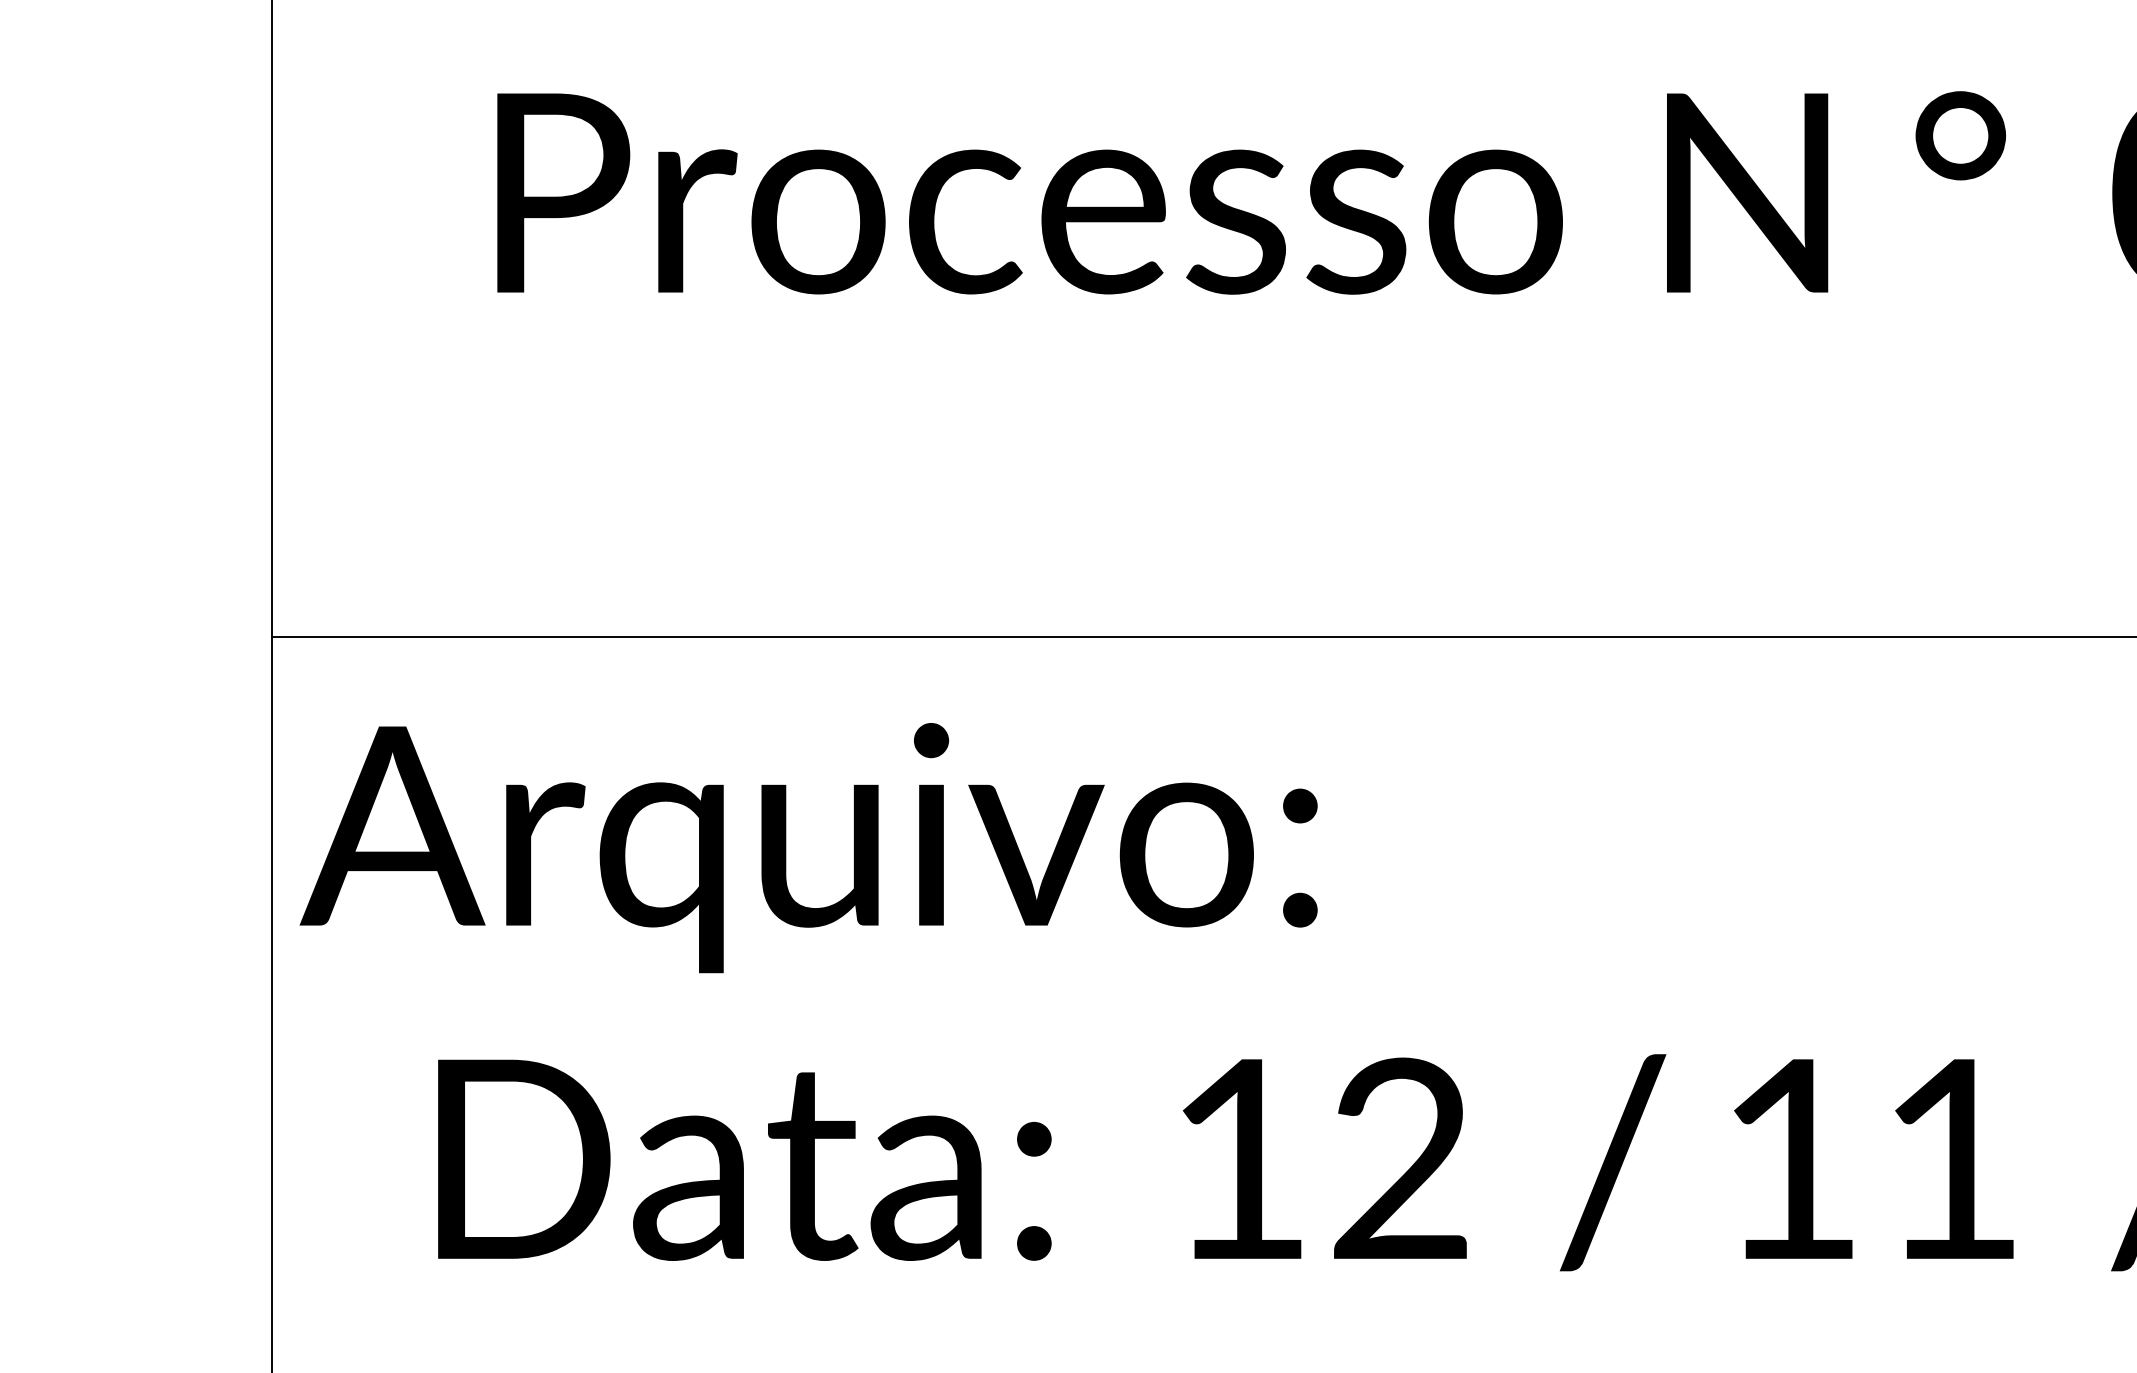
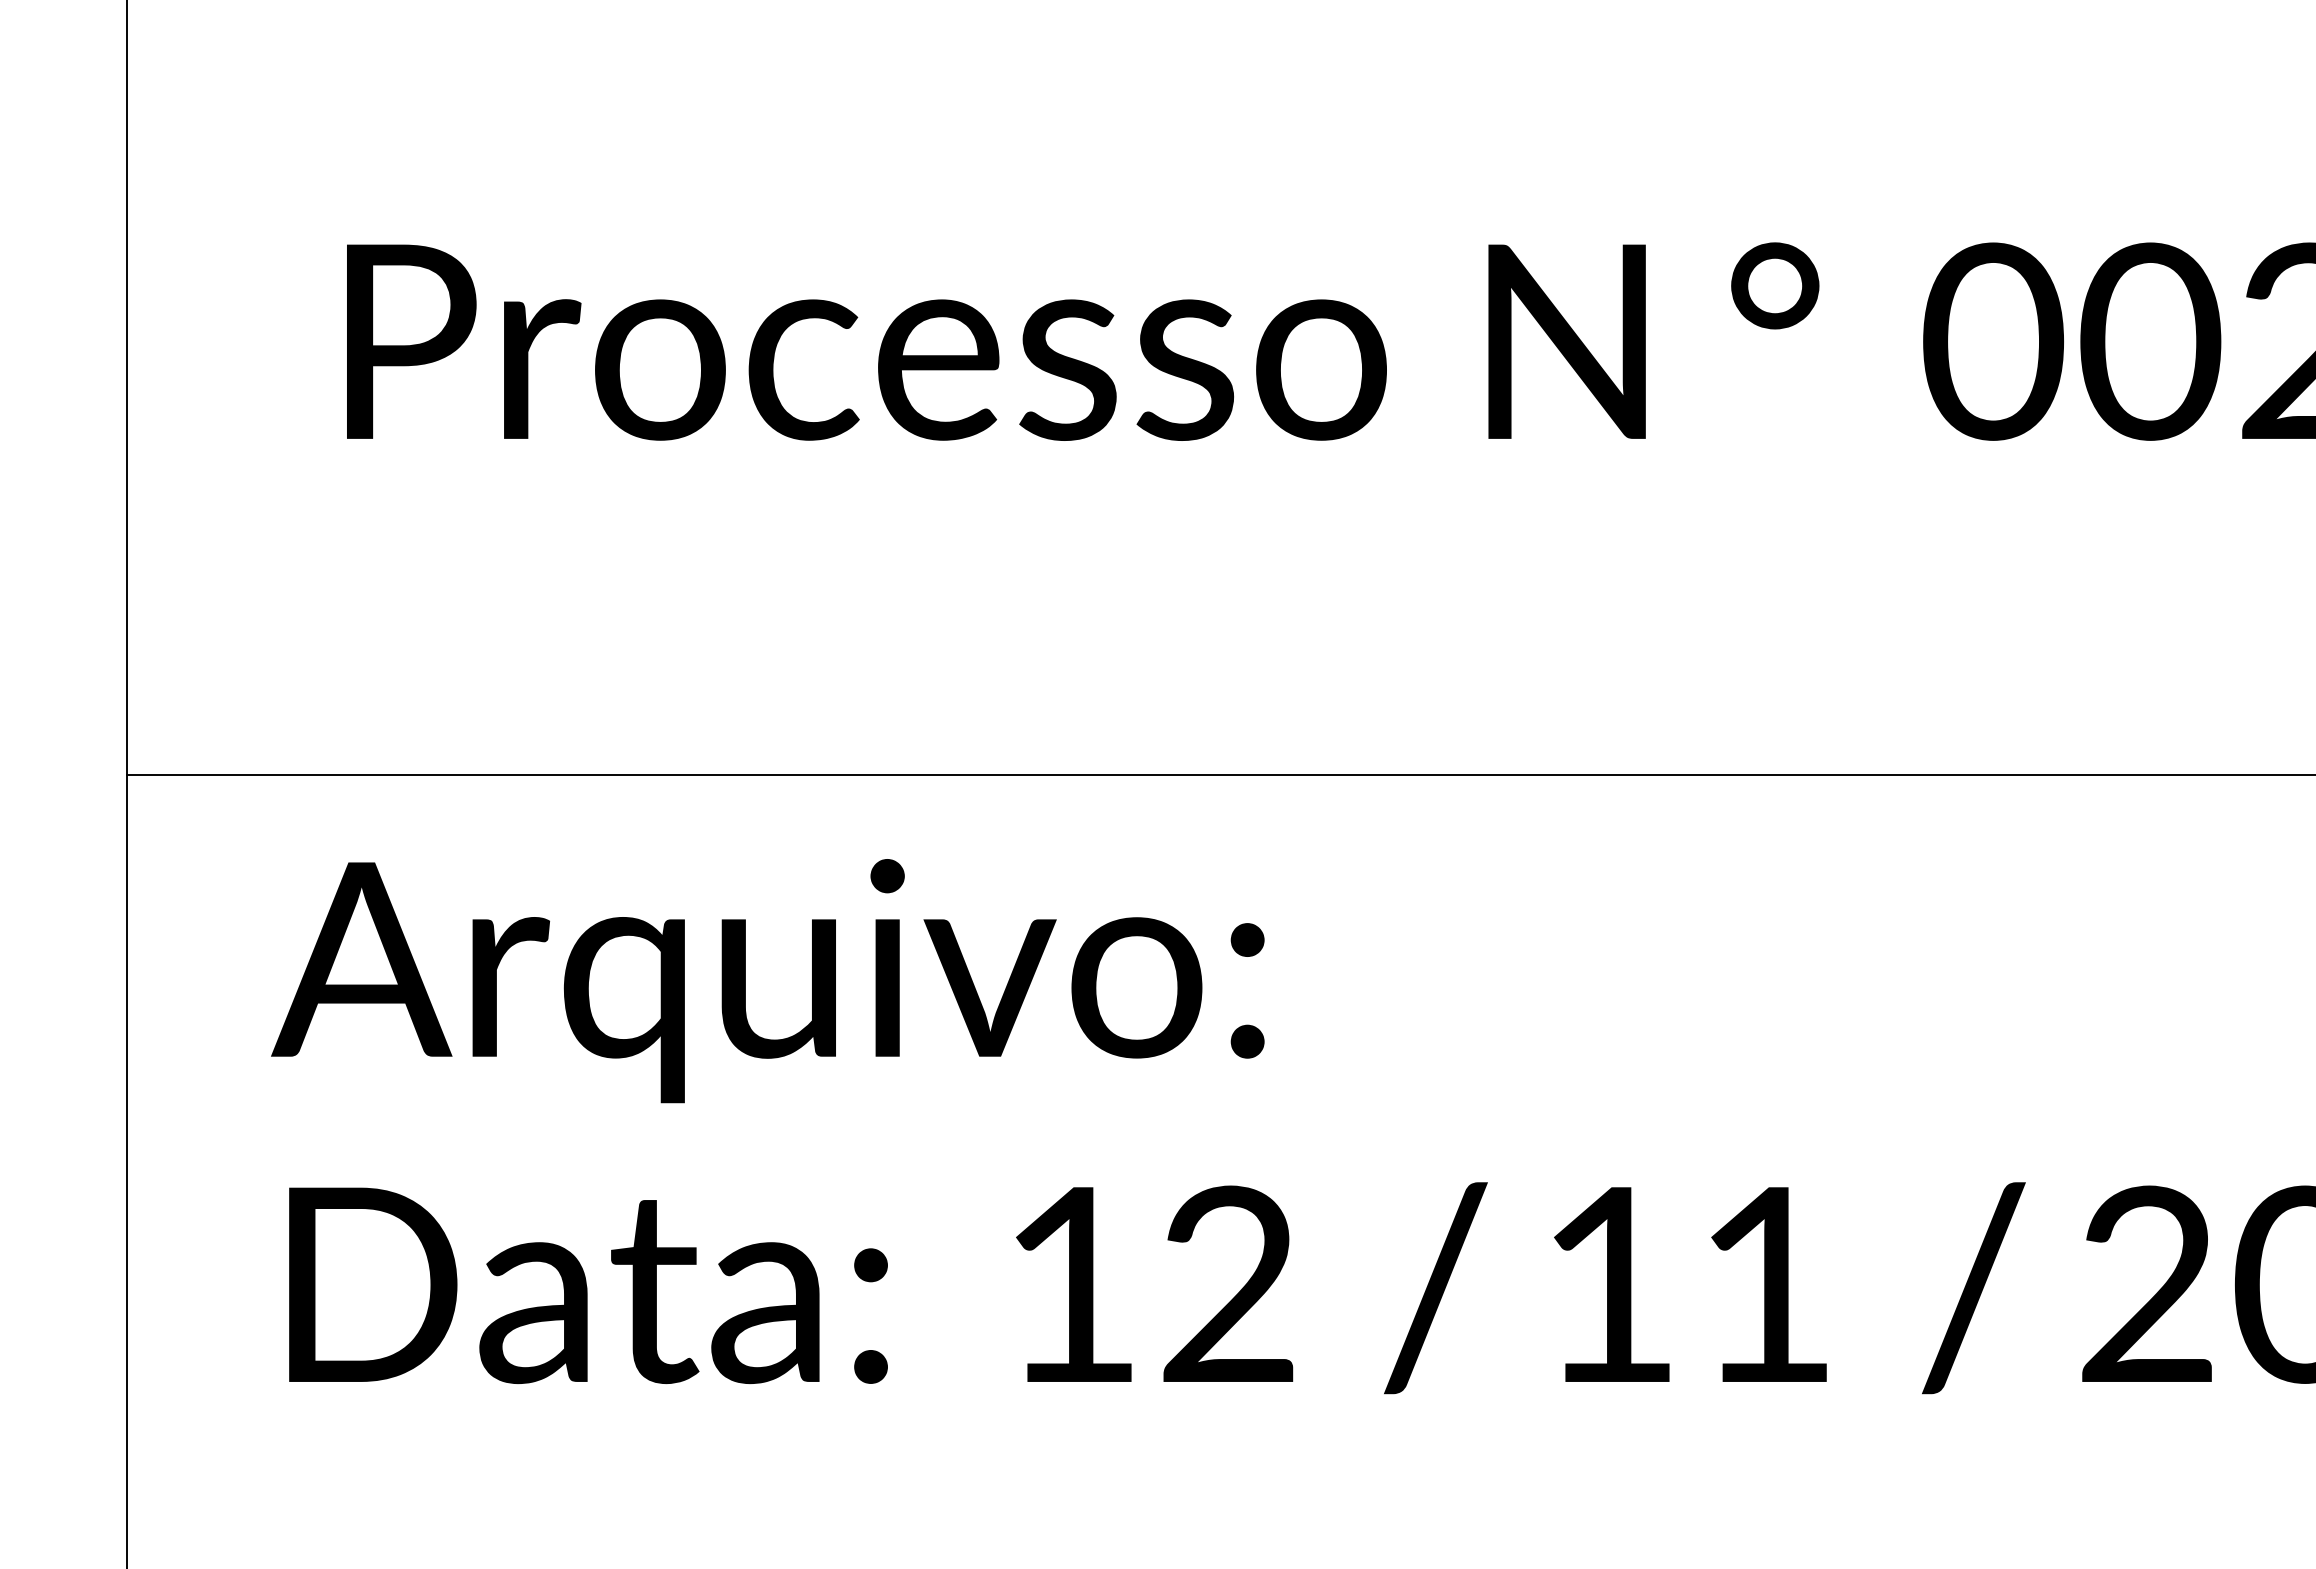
text: (808, 848) -> (767, 981), moved

